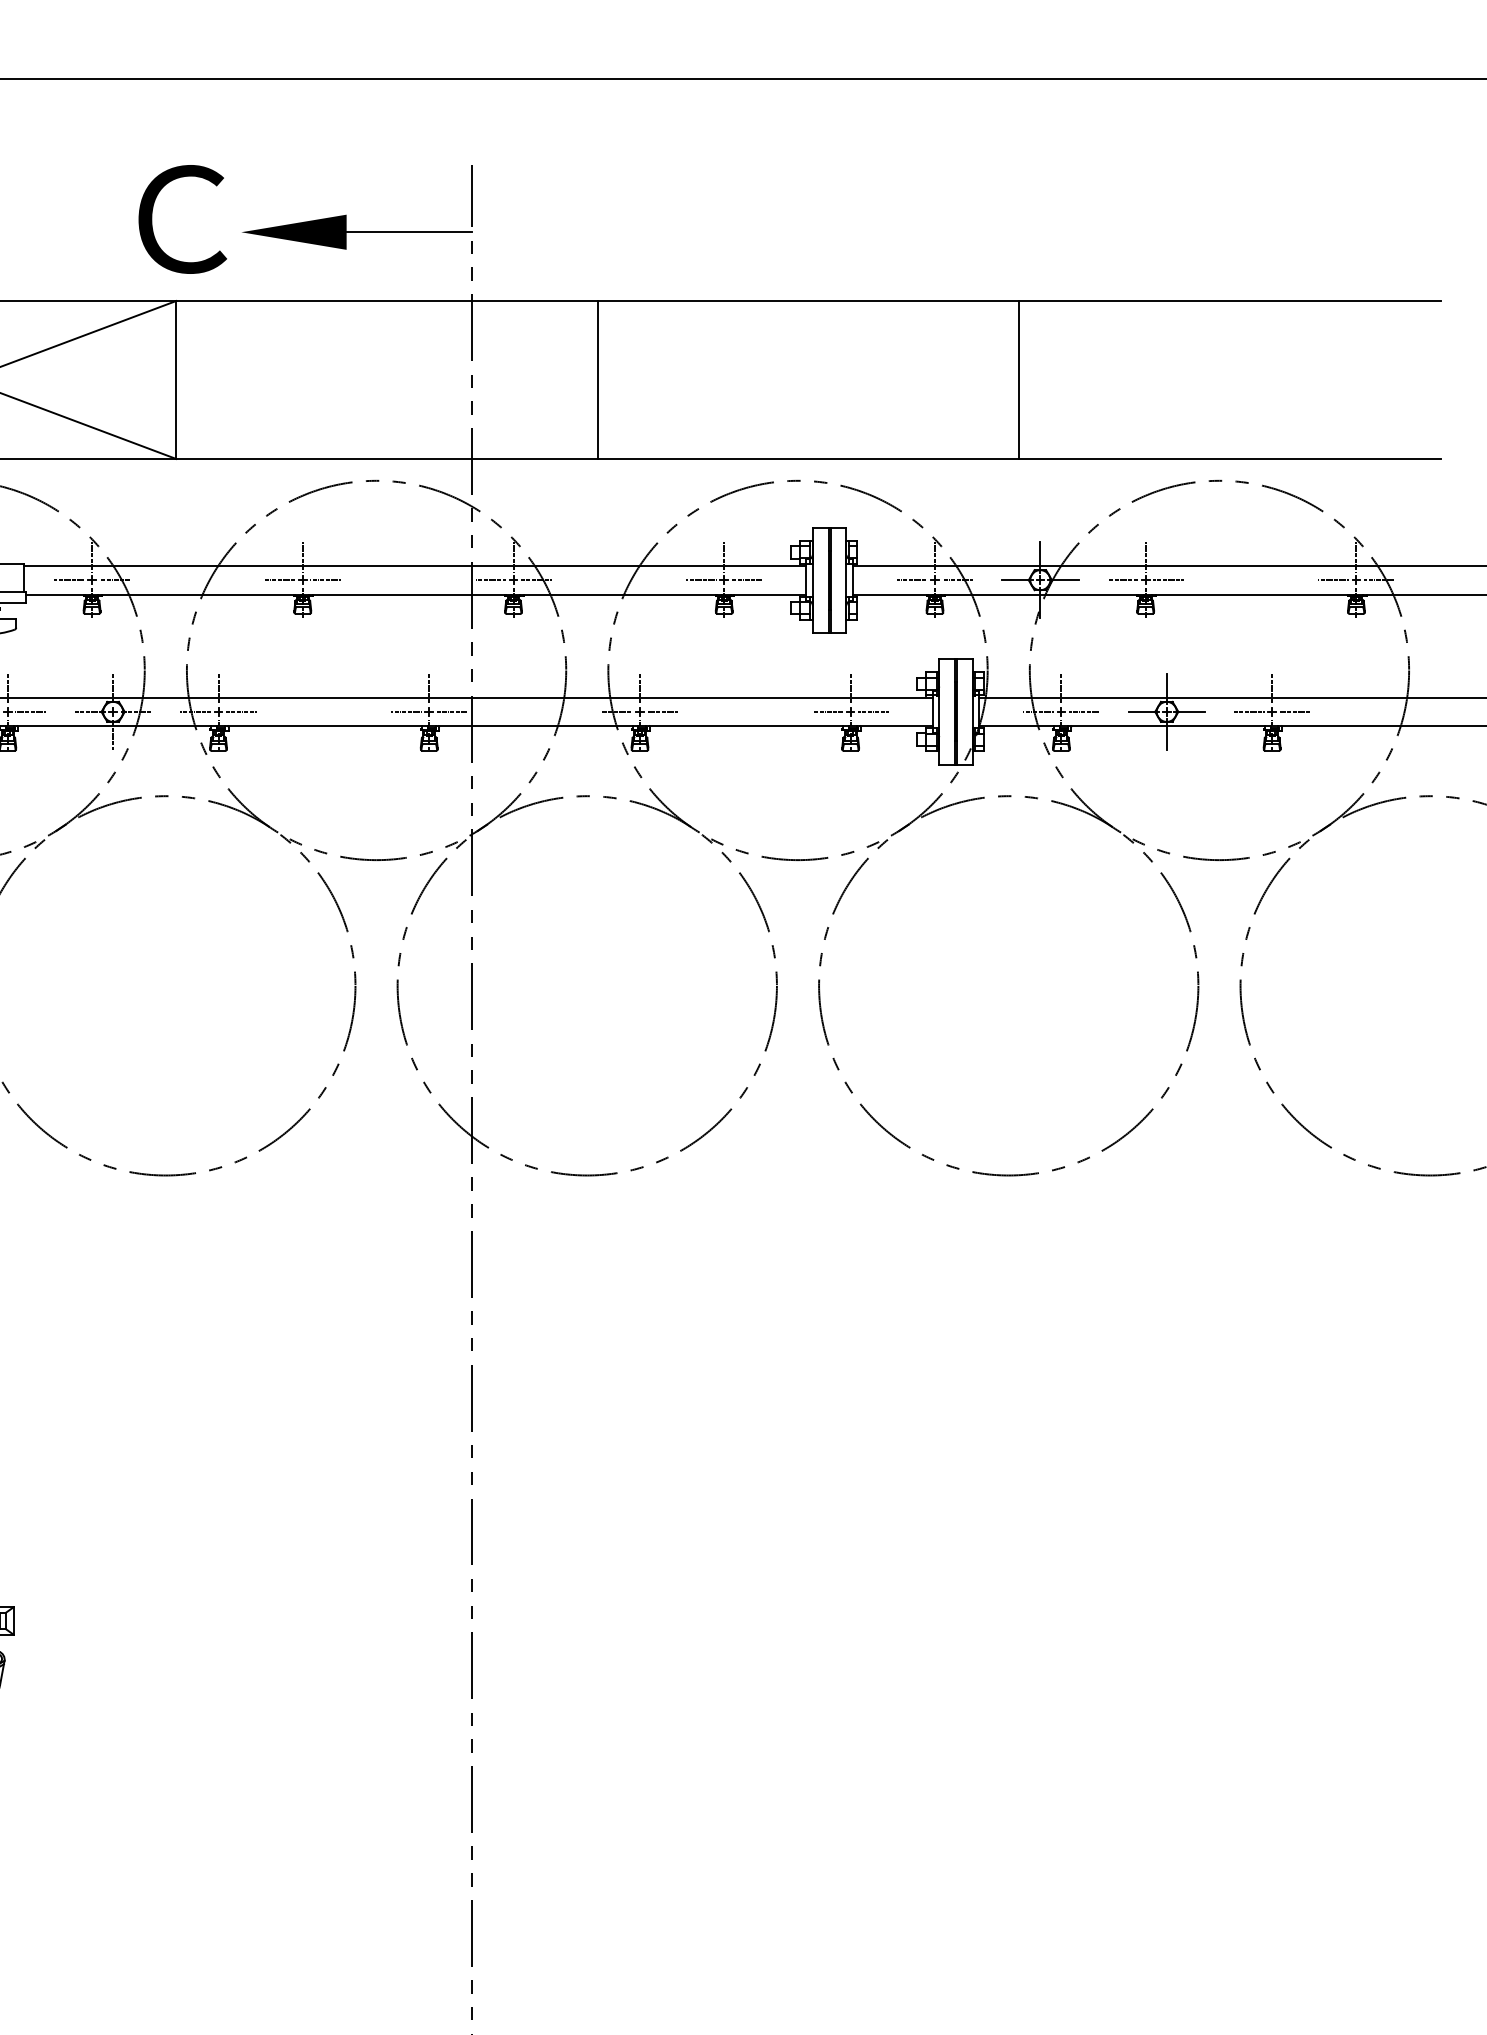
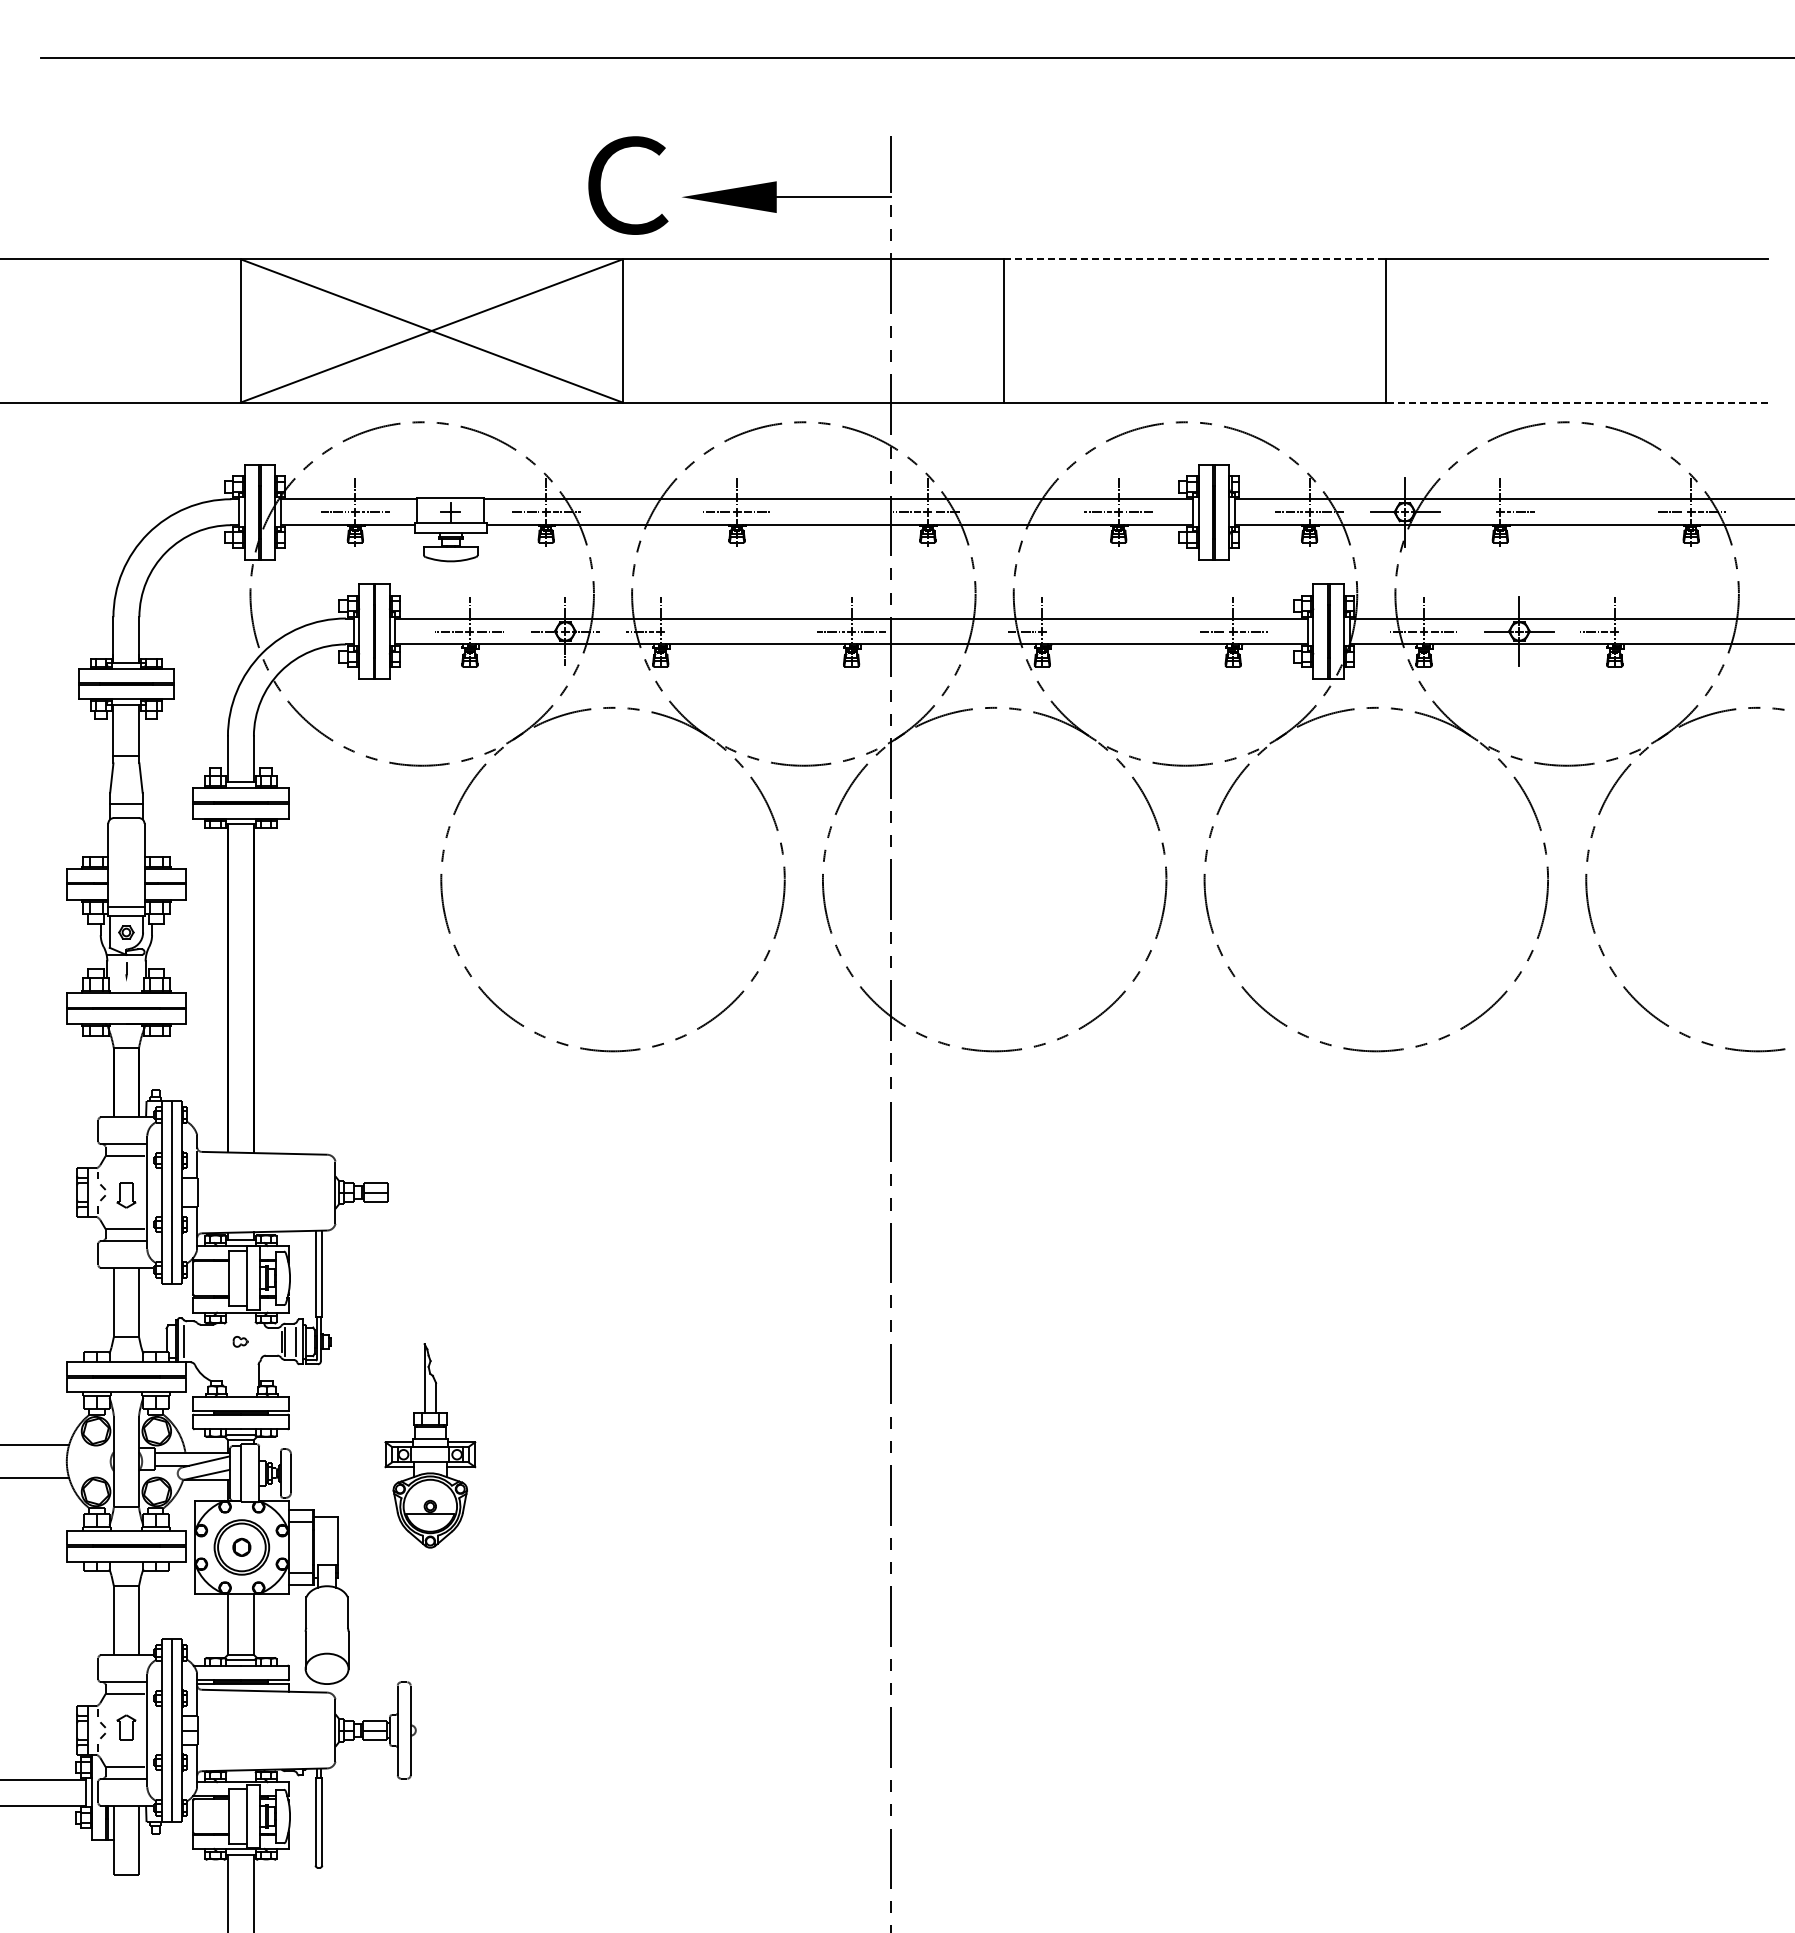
line: (809, 301) -> (1195, 259), solid -> dashed
line: (1229, 459) -> (1576, 402), solid -> dashed
line: (1122, 580) -> (1479, 512), removed
line: (241, 711) -> (681, 631), removed
line: (662, 711) -> (1062, 631), removed
line: (1294, 711) -> (1635, 631), removed

